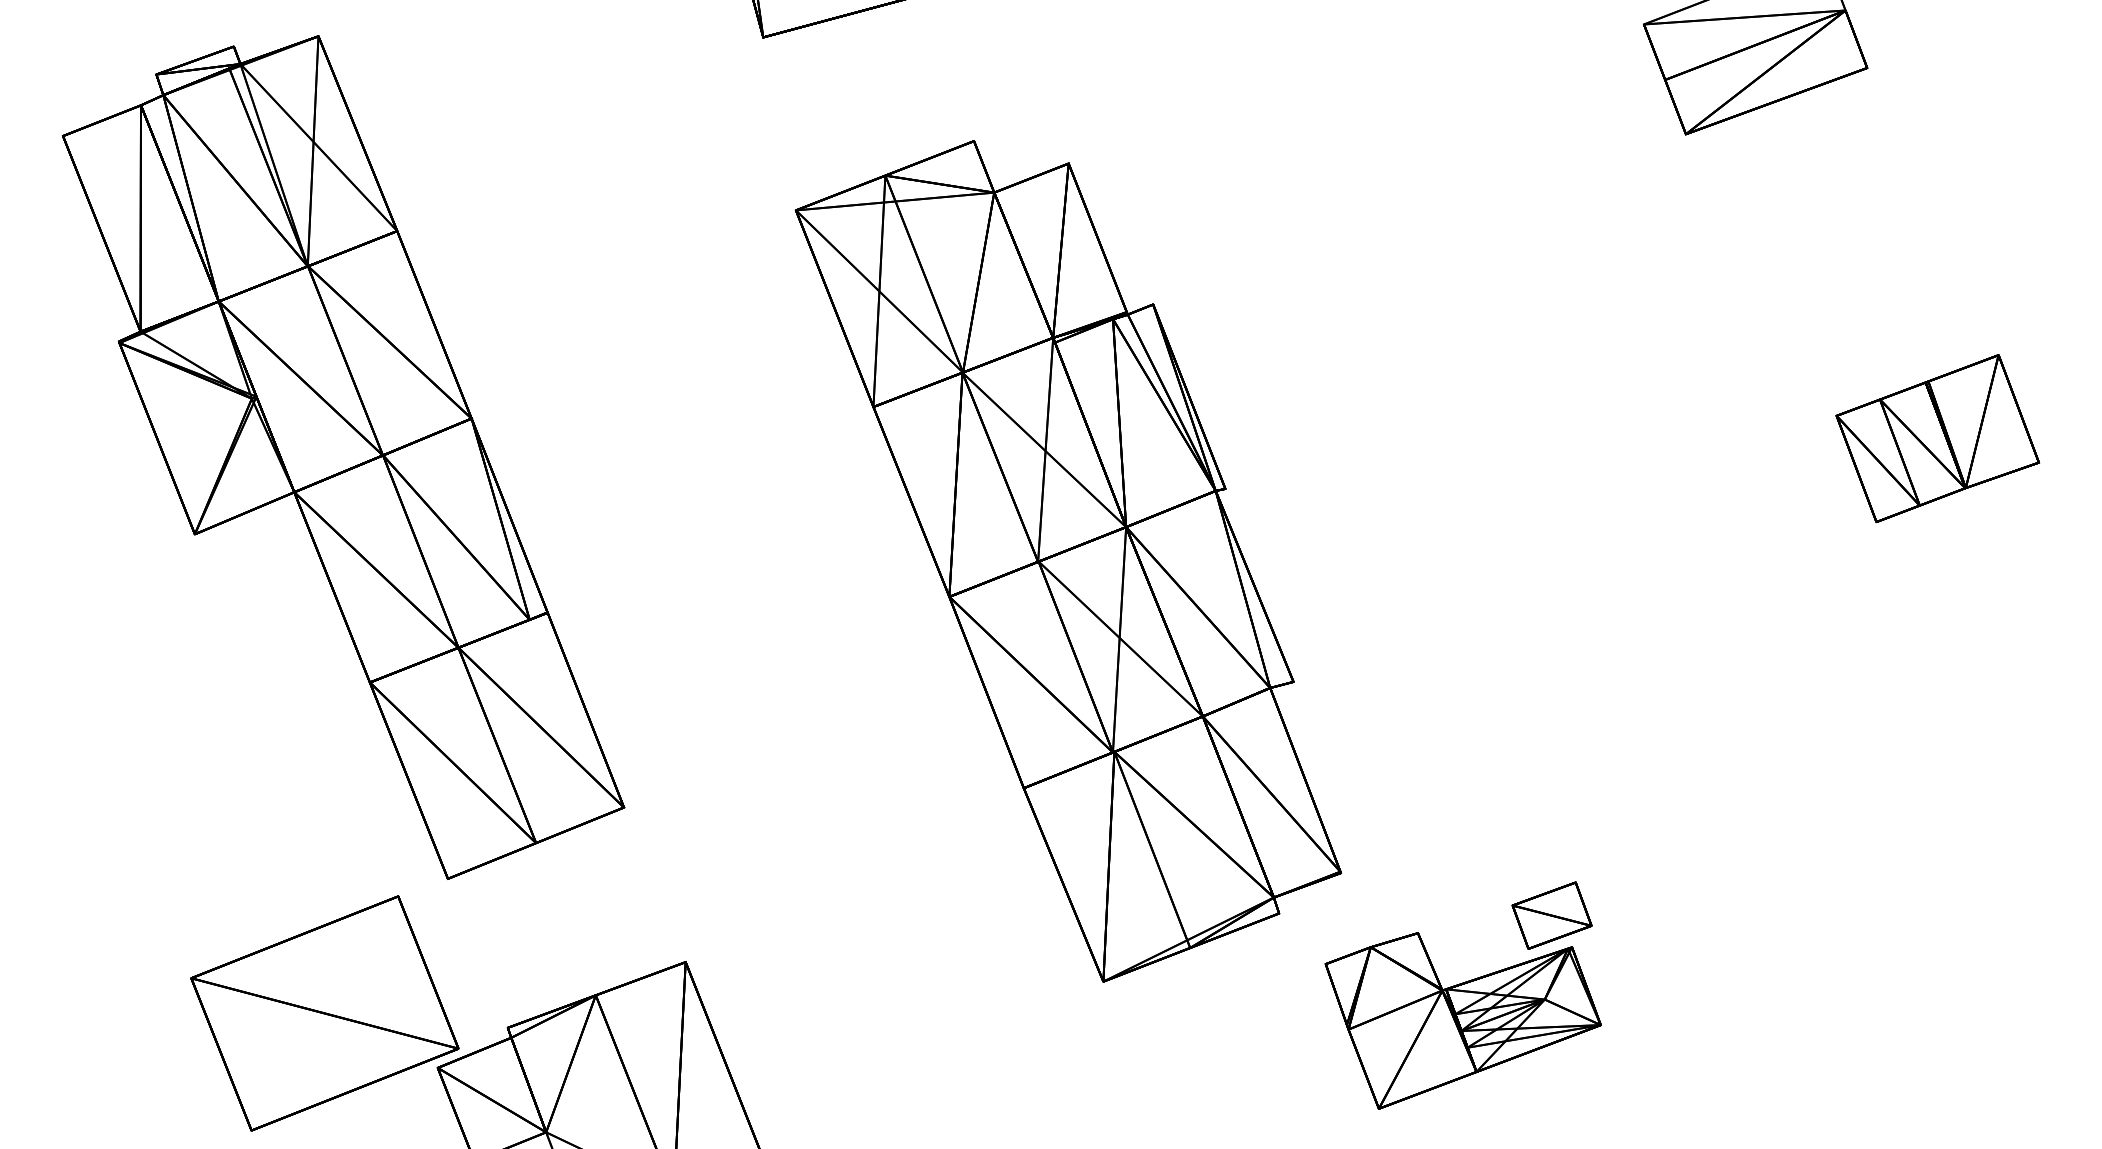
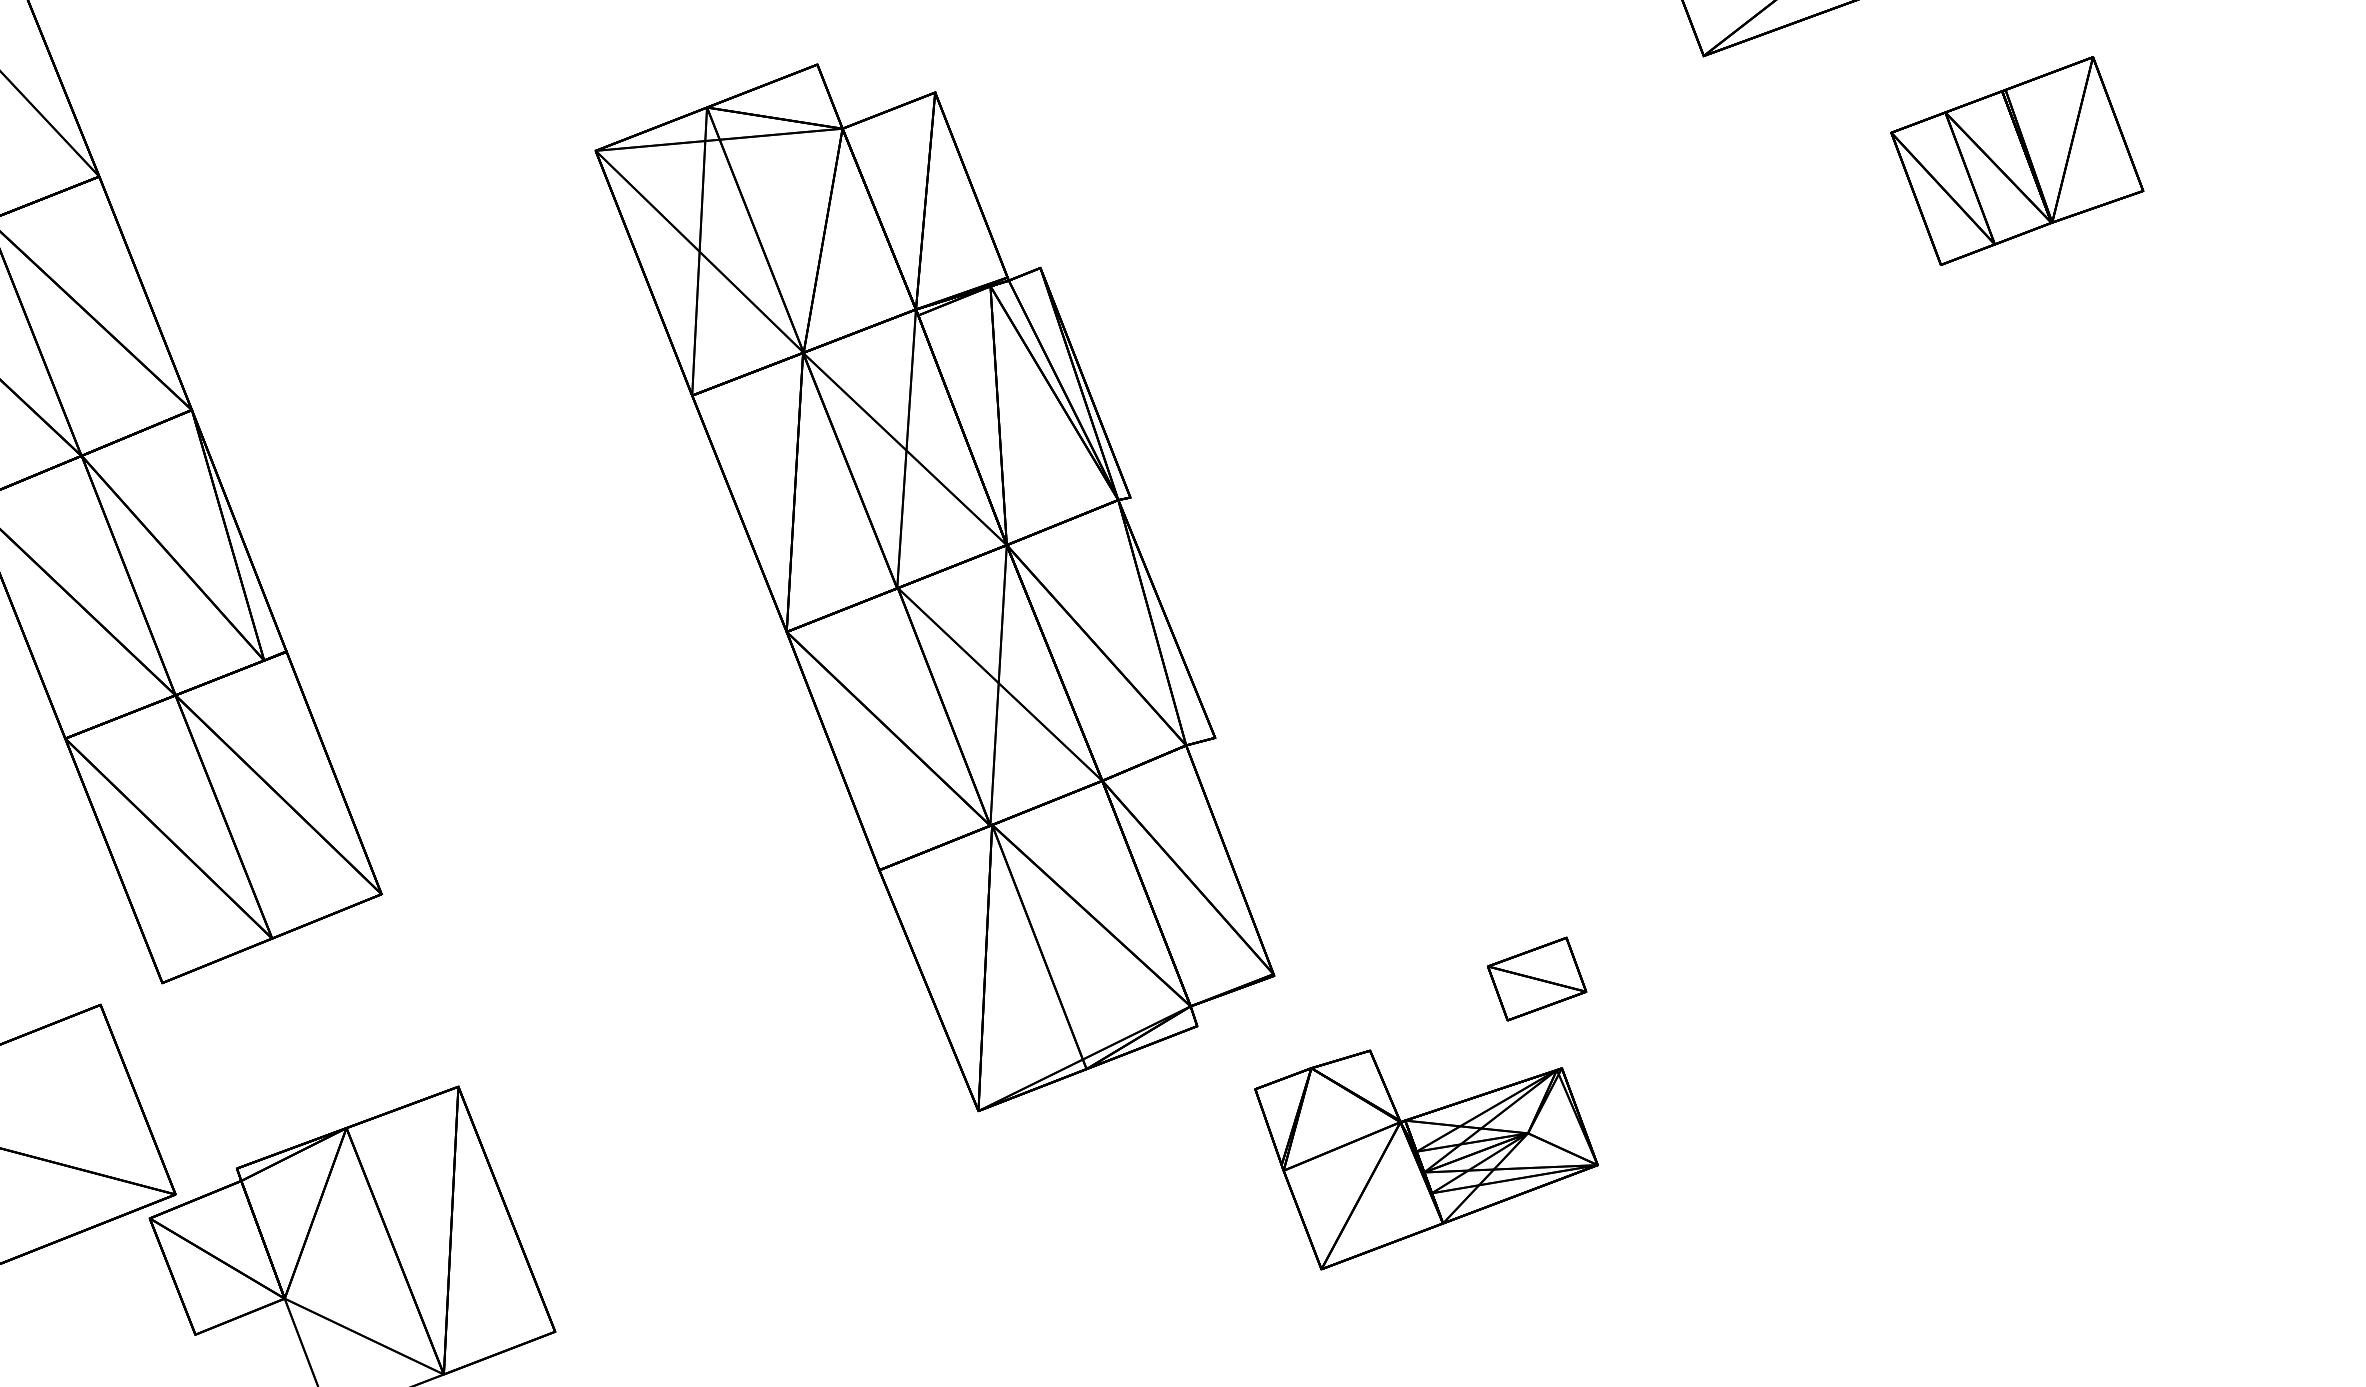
part: (1937, 438) -> (2016, 160), moved
part: (1551, 915) -> (1536, 978), moved

